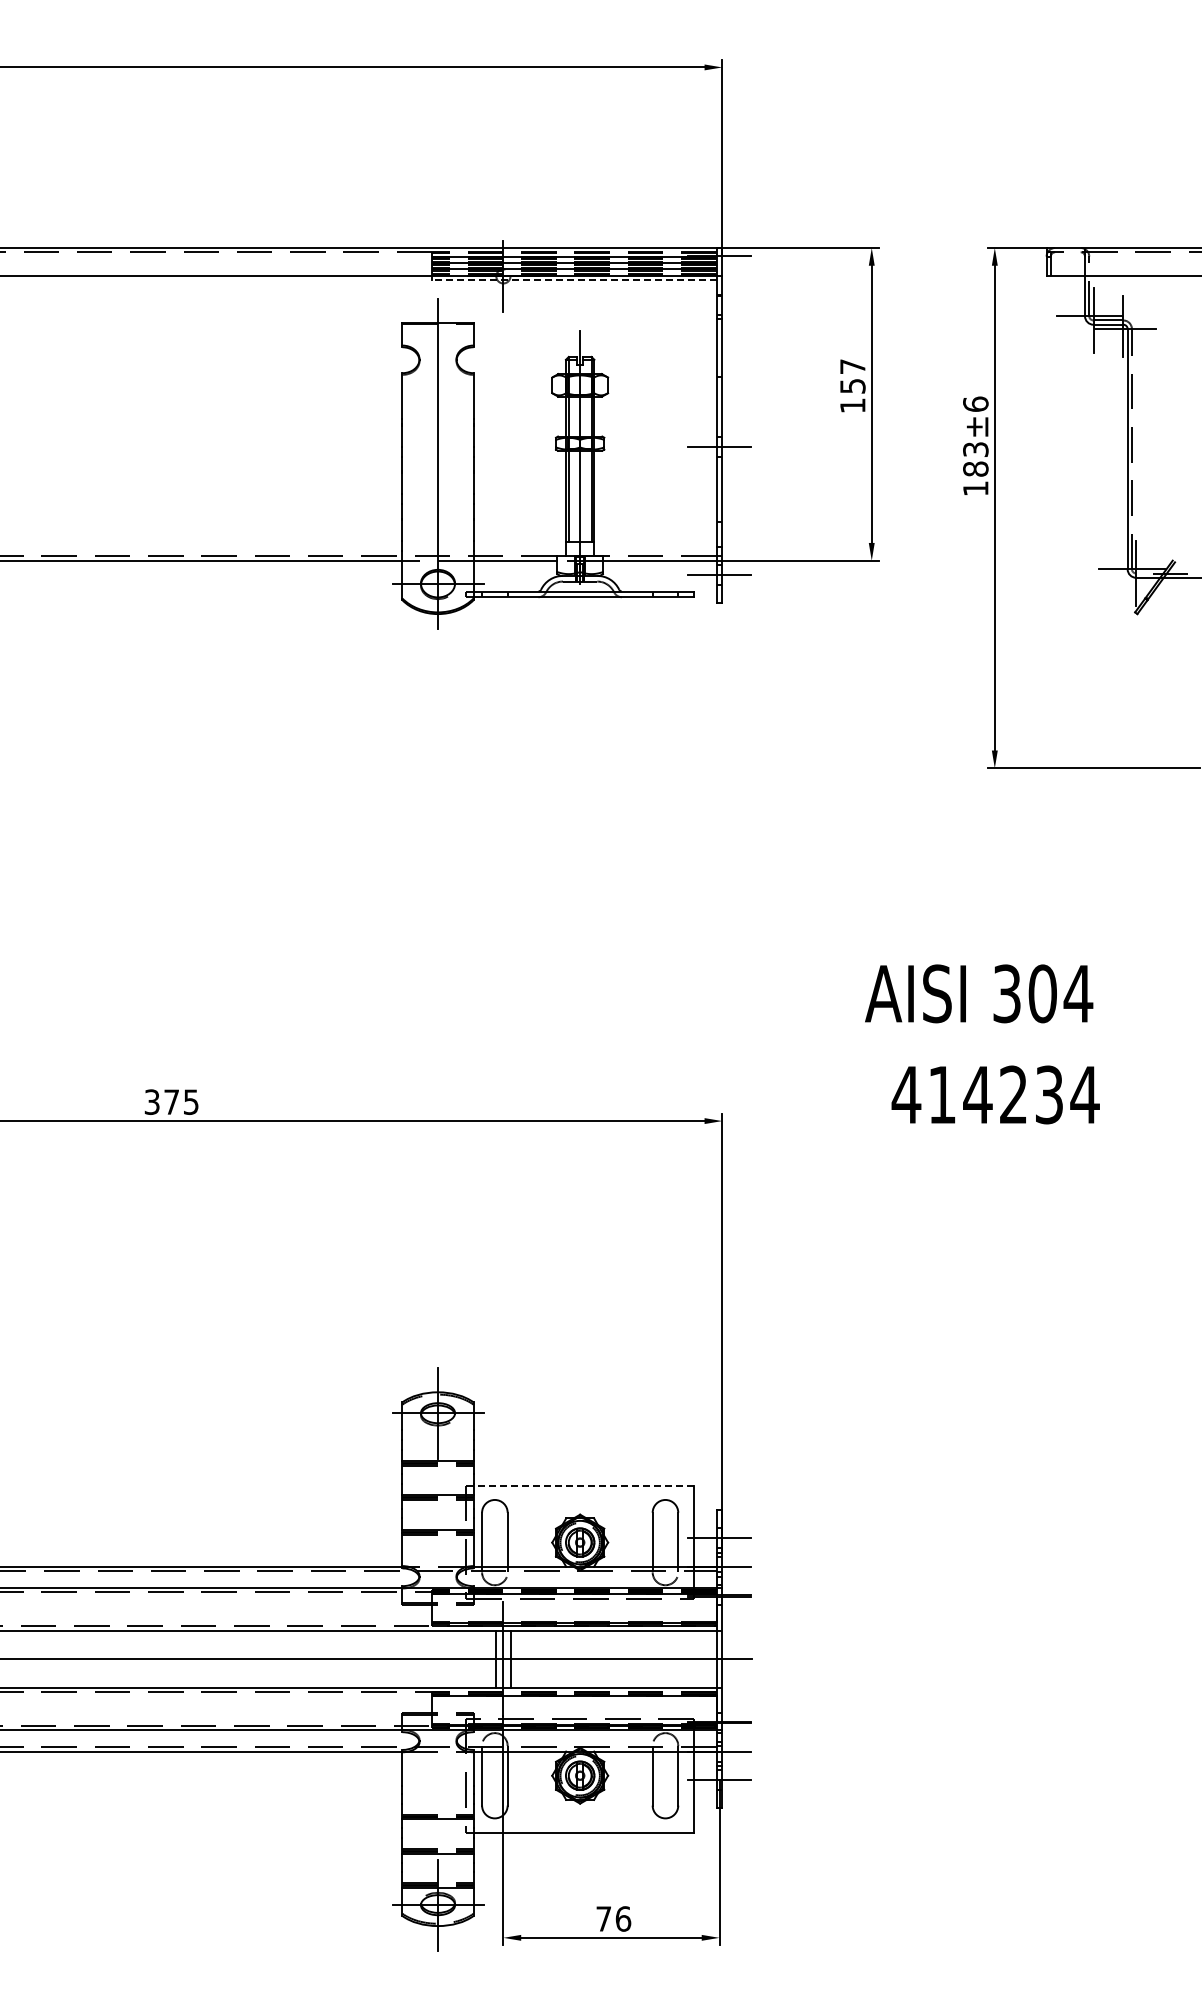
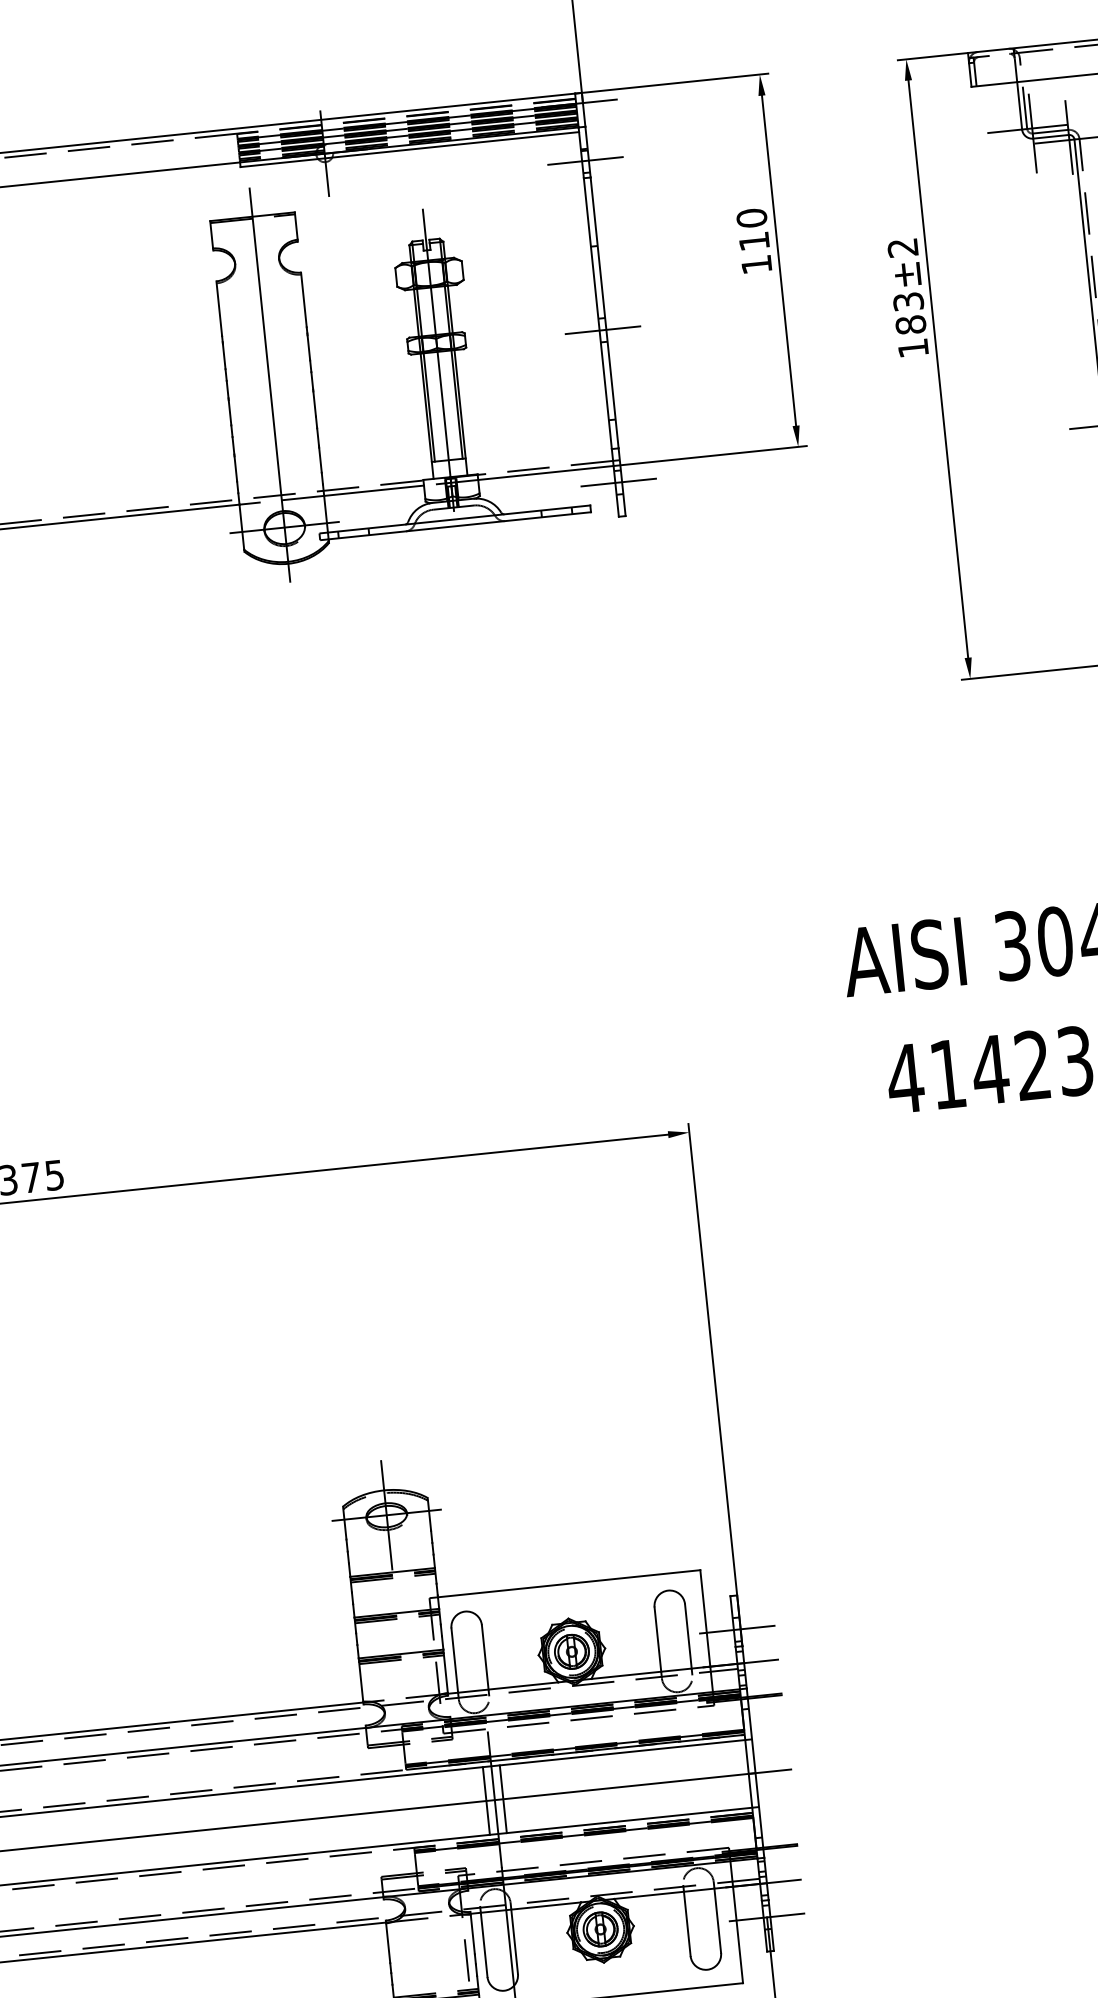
line: (573, 280) -> (408, 149), dashed -> solid
line: (719, 304) -> (585, 160), added
text: (852, 376) -> (752, 229), 157 -> 110
text: (975, 403) -> (902, 246), ±6 -> ±2
line: (583, 1485) -> (568, 1583), dashed -> solid

